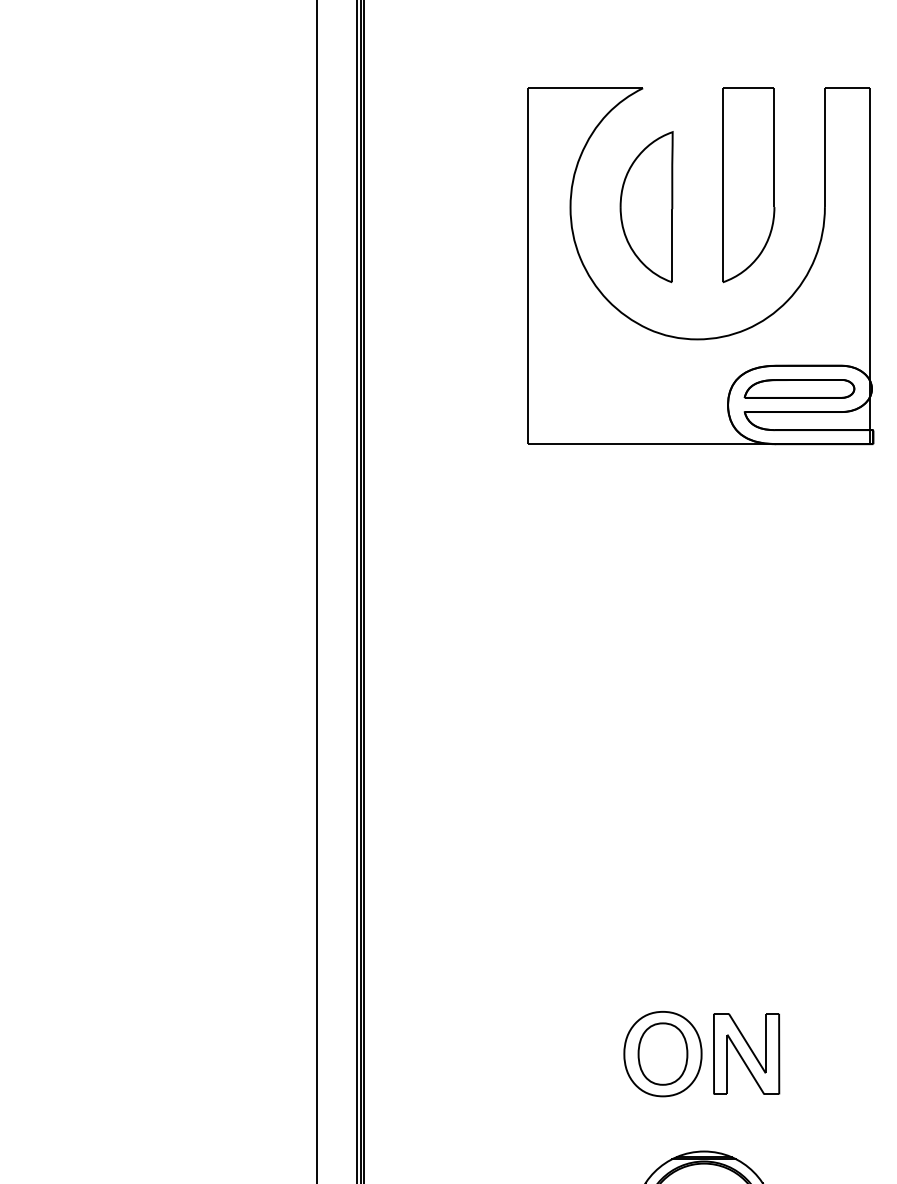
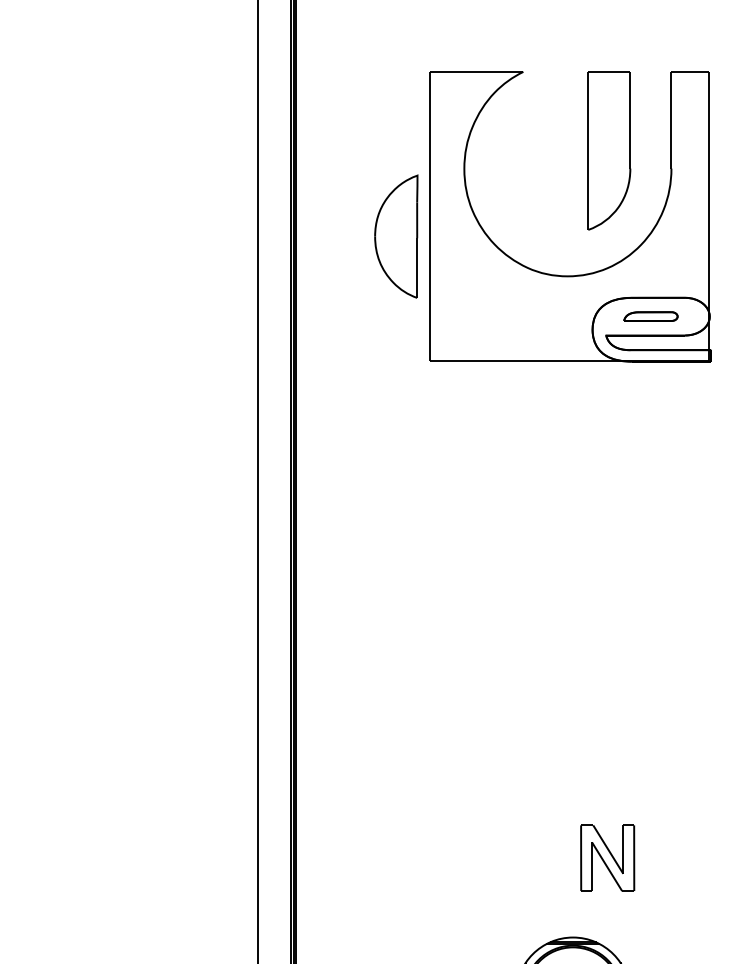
part: (646, 206) -> (396, 236), moved
part: (799, 388) -> (650, 316), size x0.6
part: (662, 1053) -> (539, 857), removed

